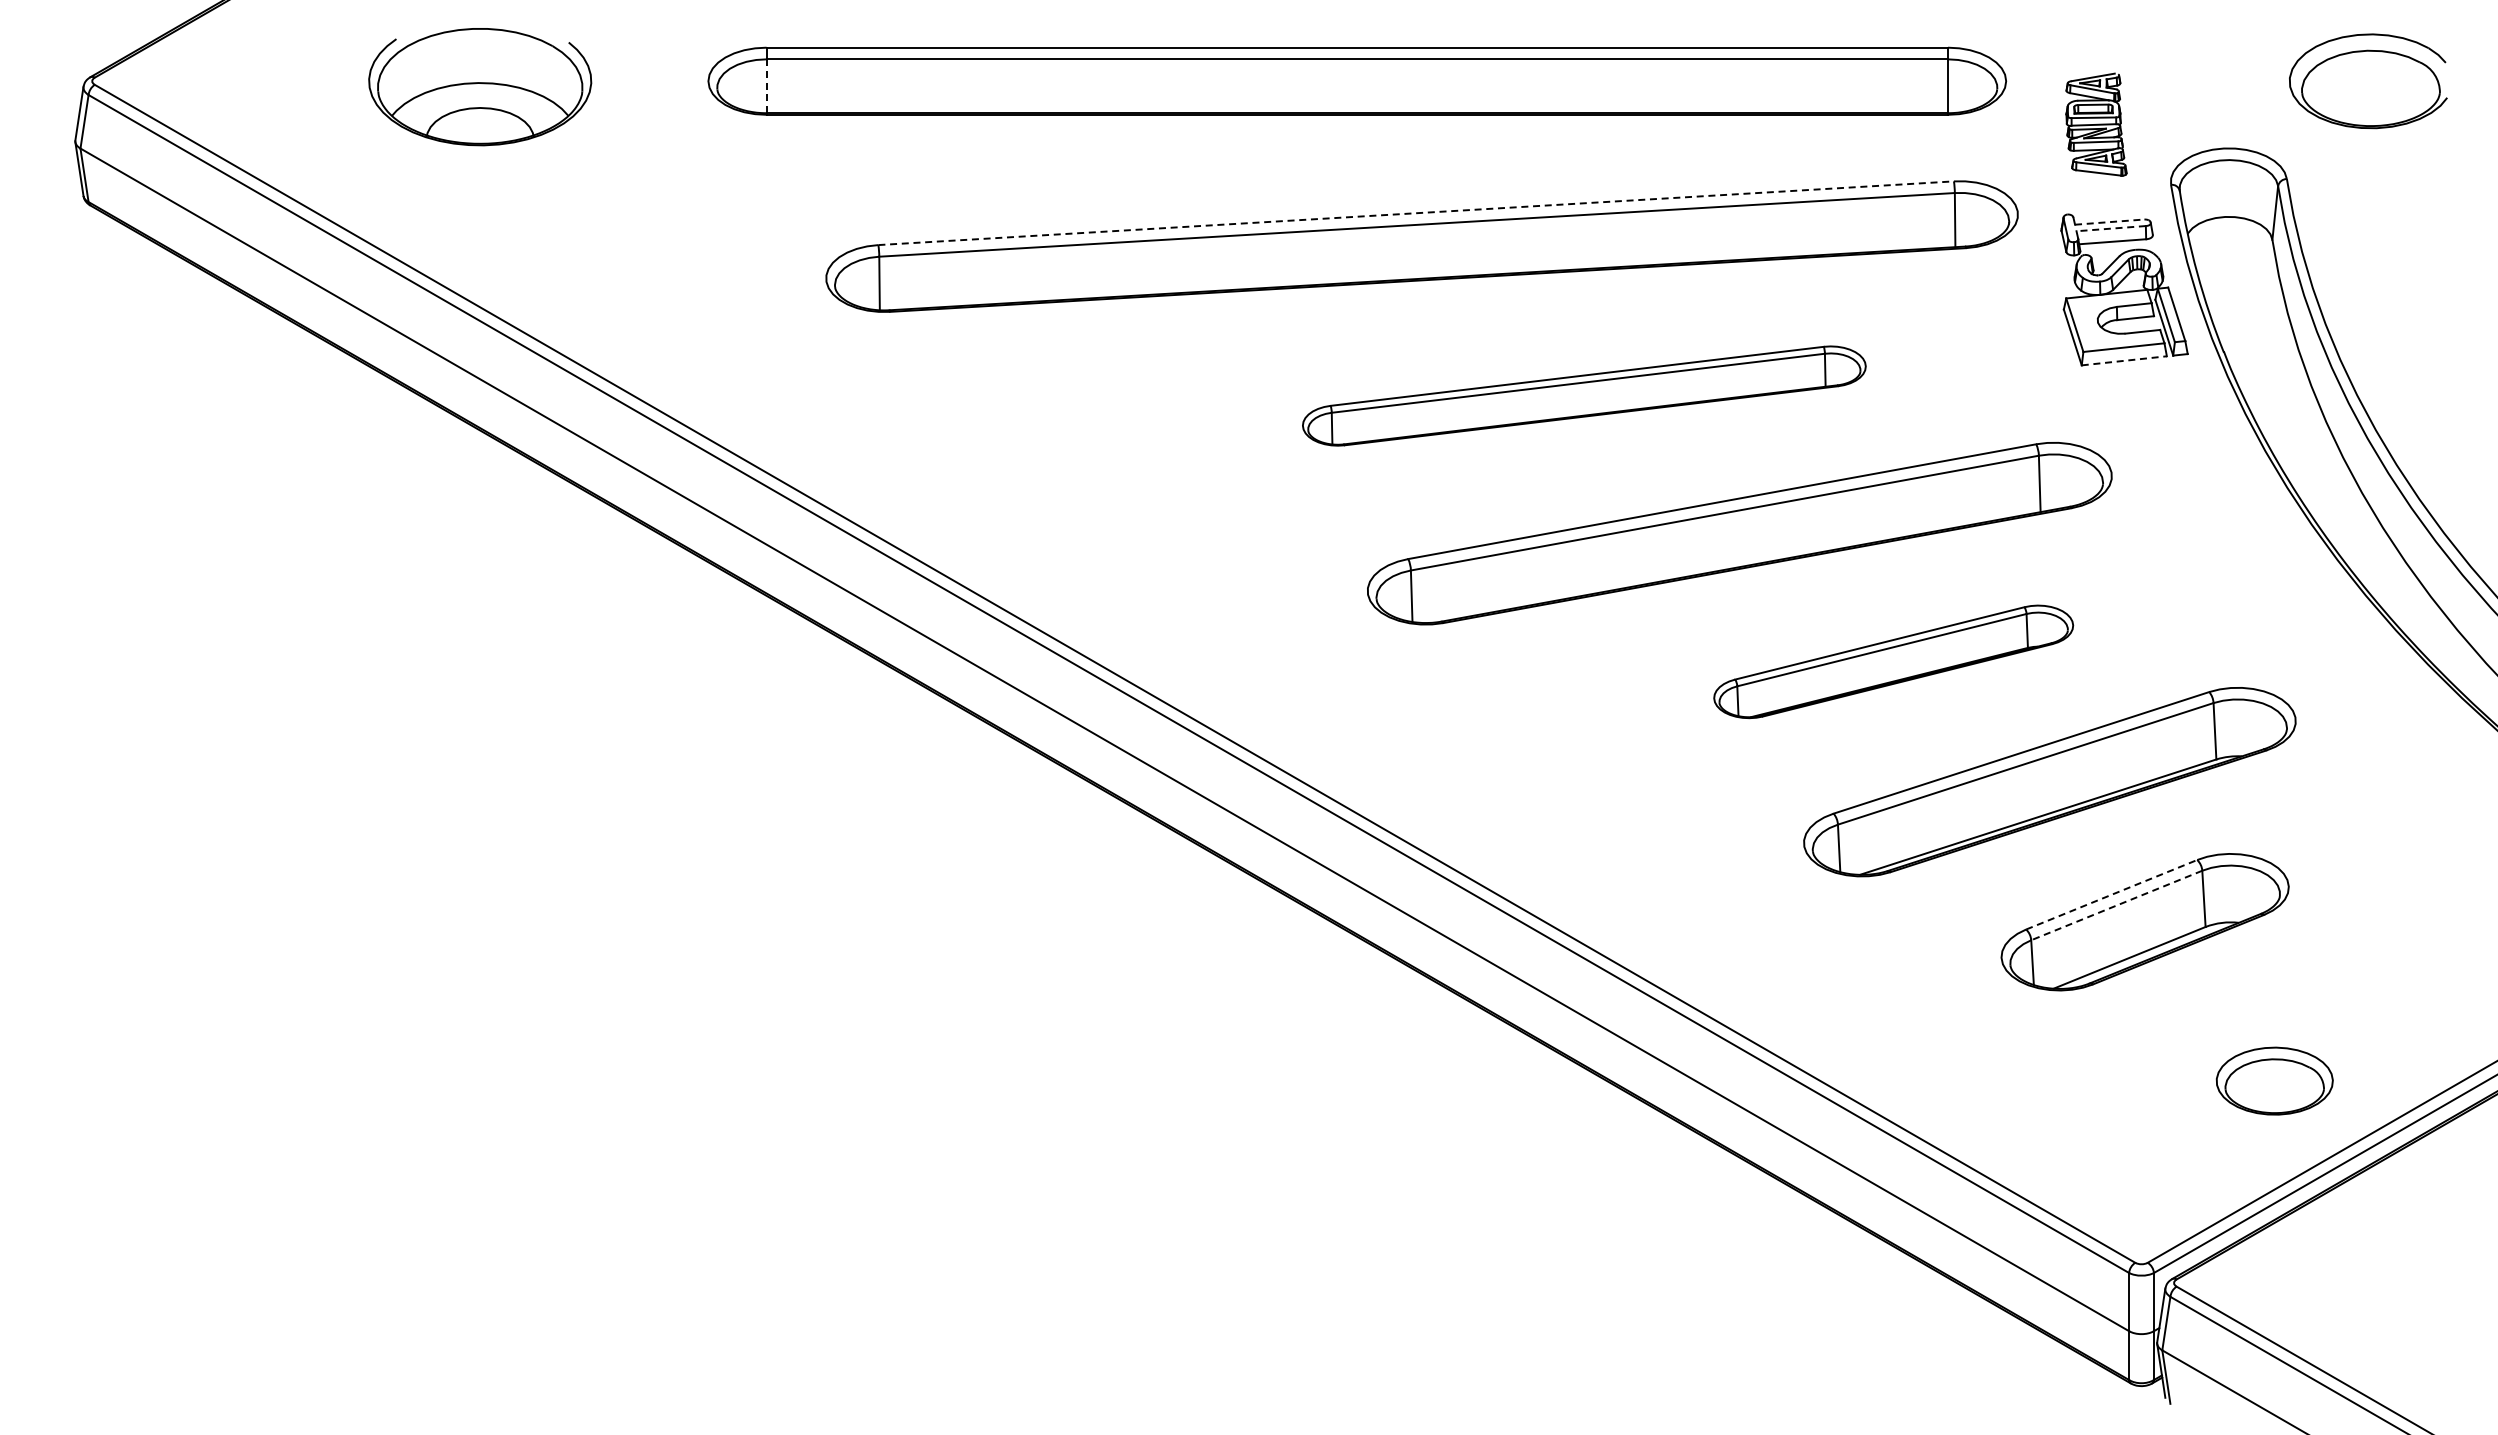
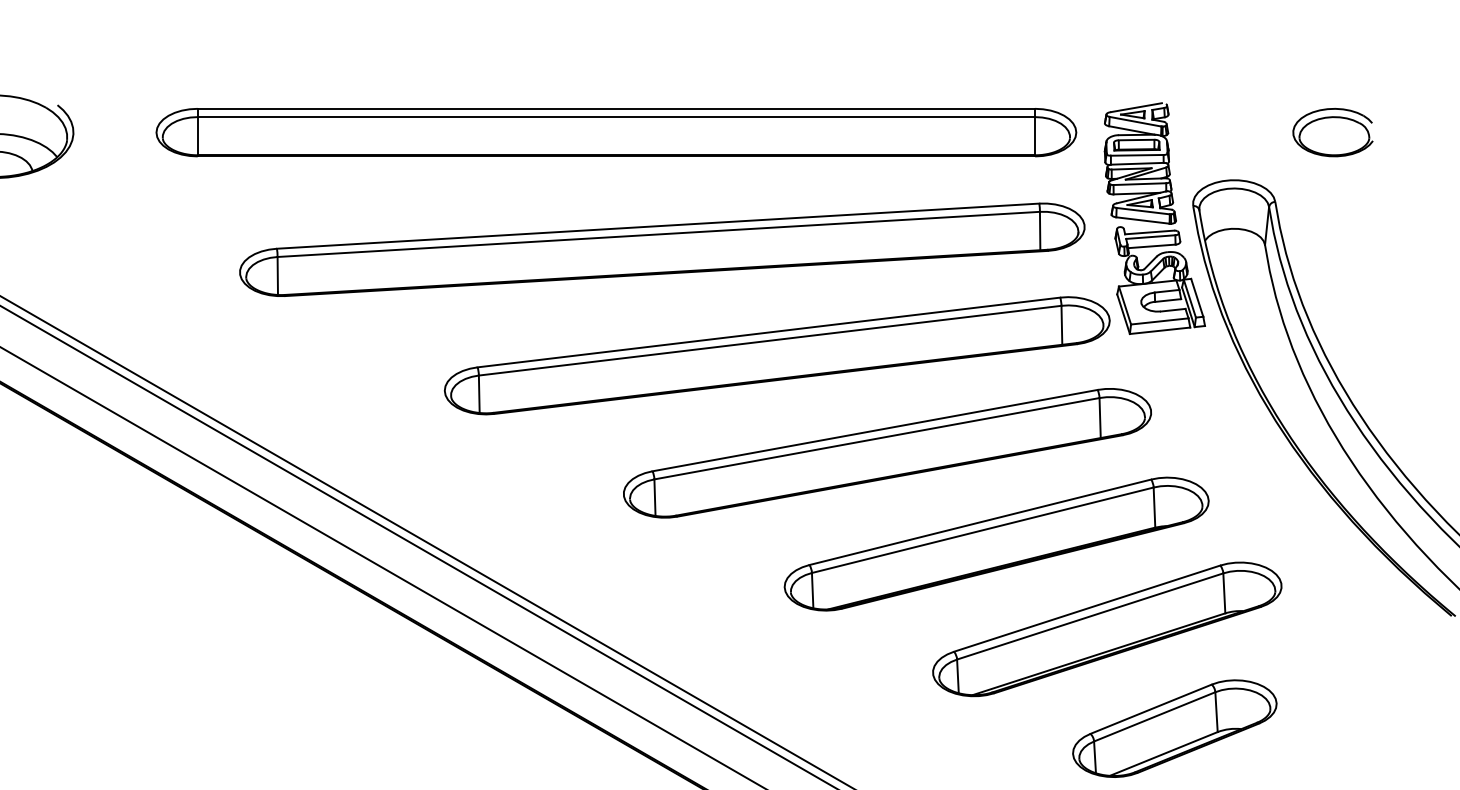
part: (2368, 80) -> (1333, 132), size x0.71
line: (766, 86) -> (197, 136), dashed -> solid
part: (2096, 124) -> (1140, 163), size x1.67
line: (1416, 213) -> (658, 226), dashed -> solid
line: (2109, 222) -> (1149, 232), dashed -> solid
line: (2111, 228) -> (1150, 236), dashed -> solid
line: (2124, 360) -> (1160, 330), dashed -> solid
part: (1584, 395) -> (777, 355), size x1.67
part: (1893, 661) -> (996, 543), size x1.67
line: (2112, 894) -> (1151, 709), dashed -> solid
line: (2116, 905) -> (1154, 716), dashed -> solid

